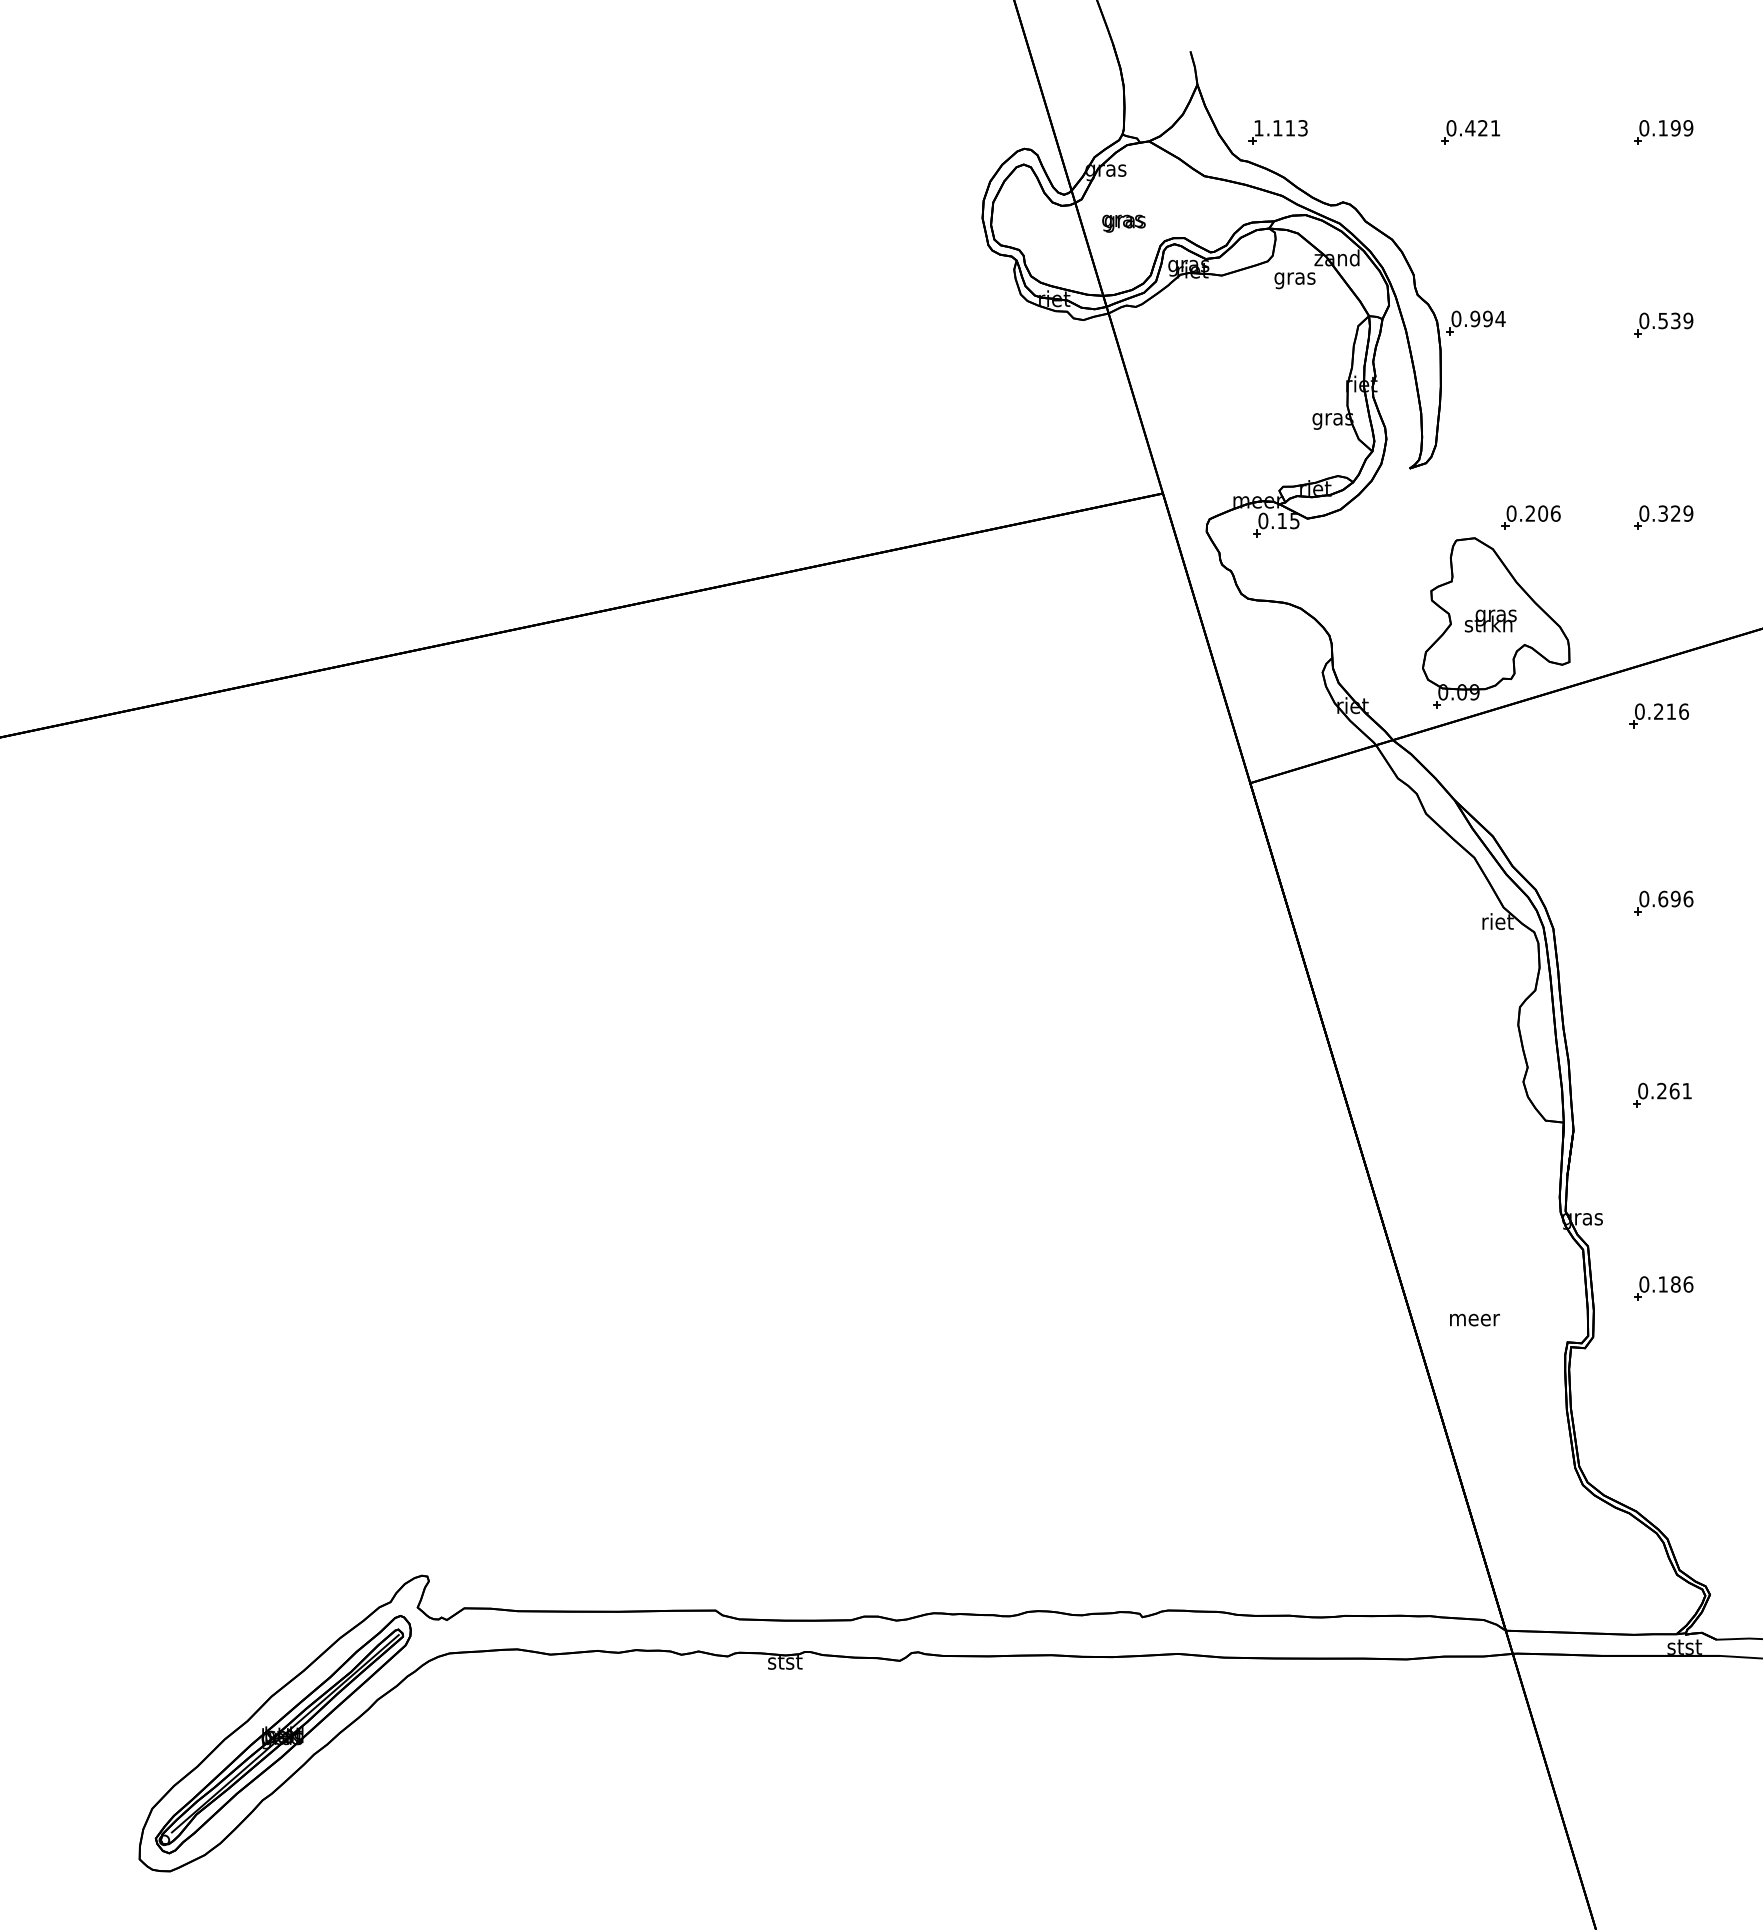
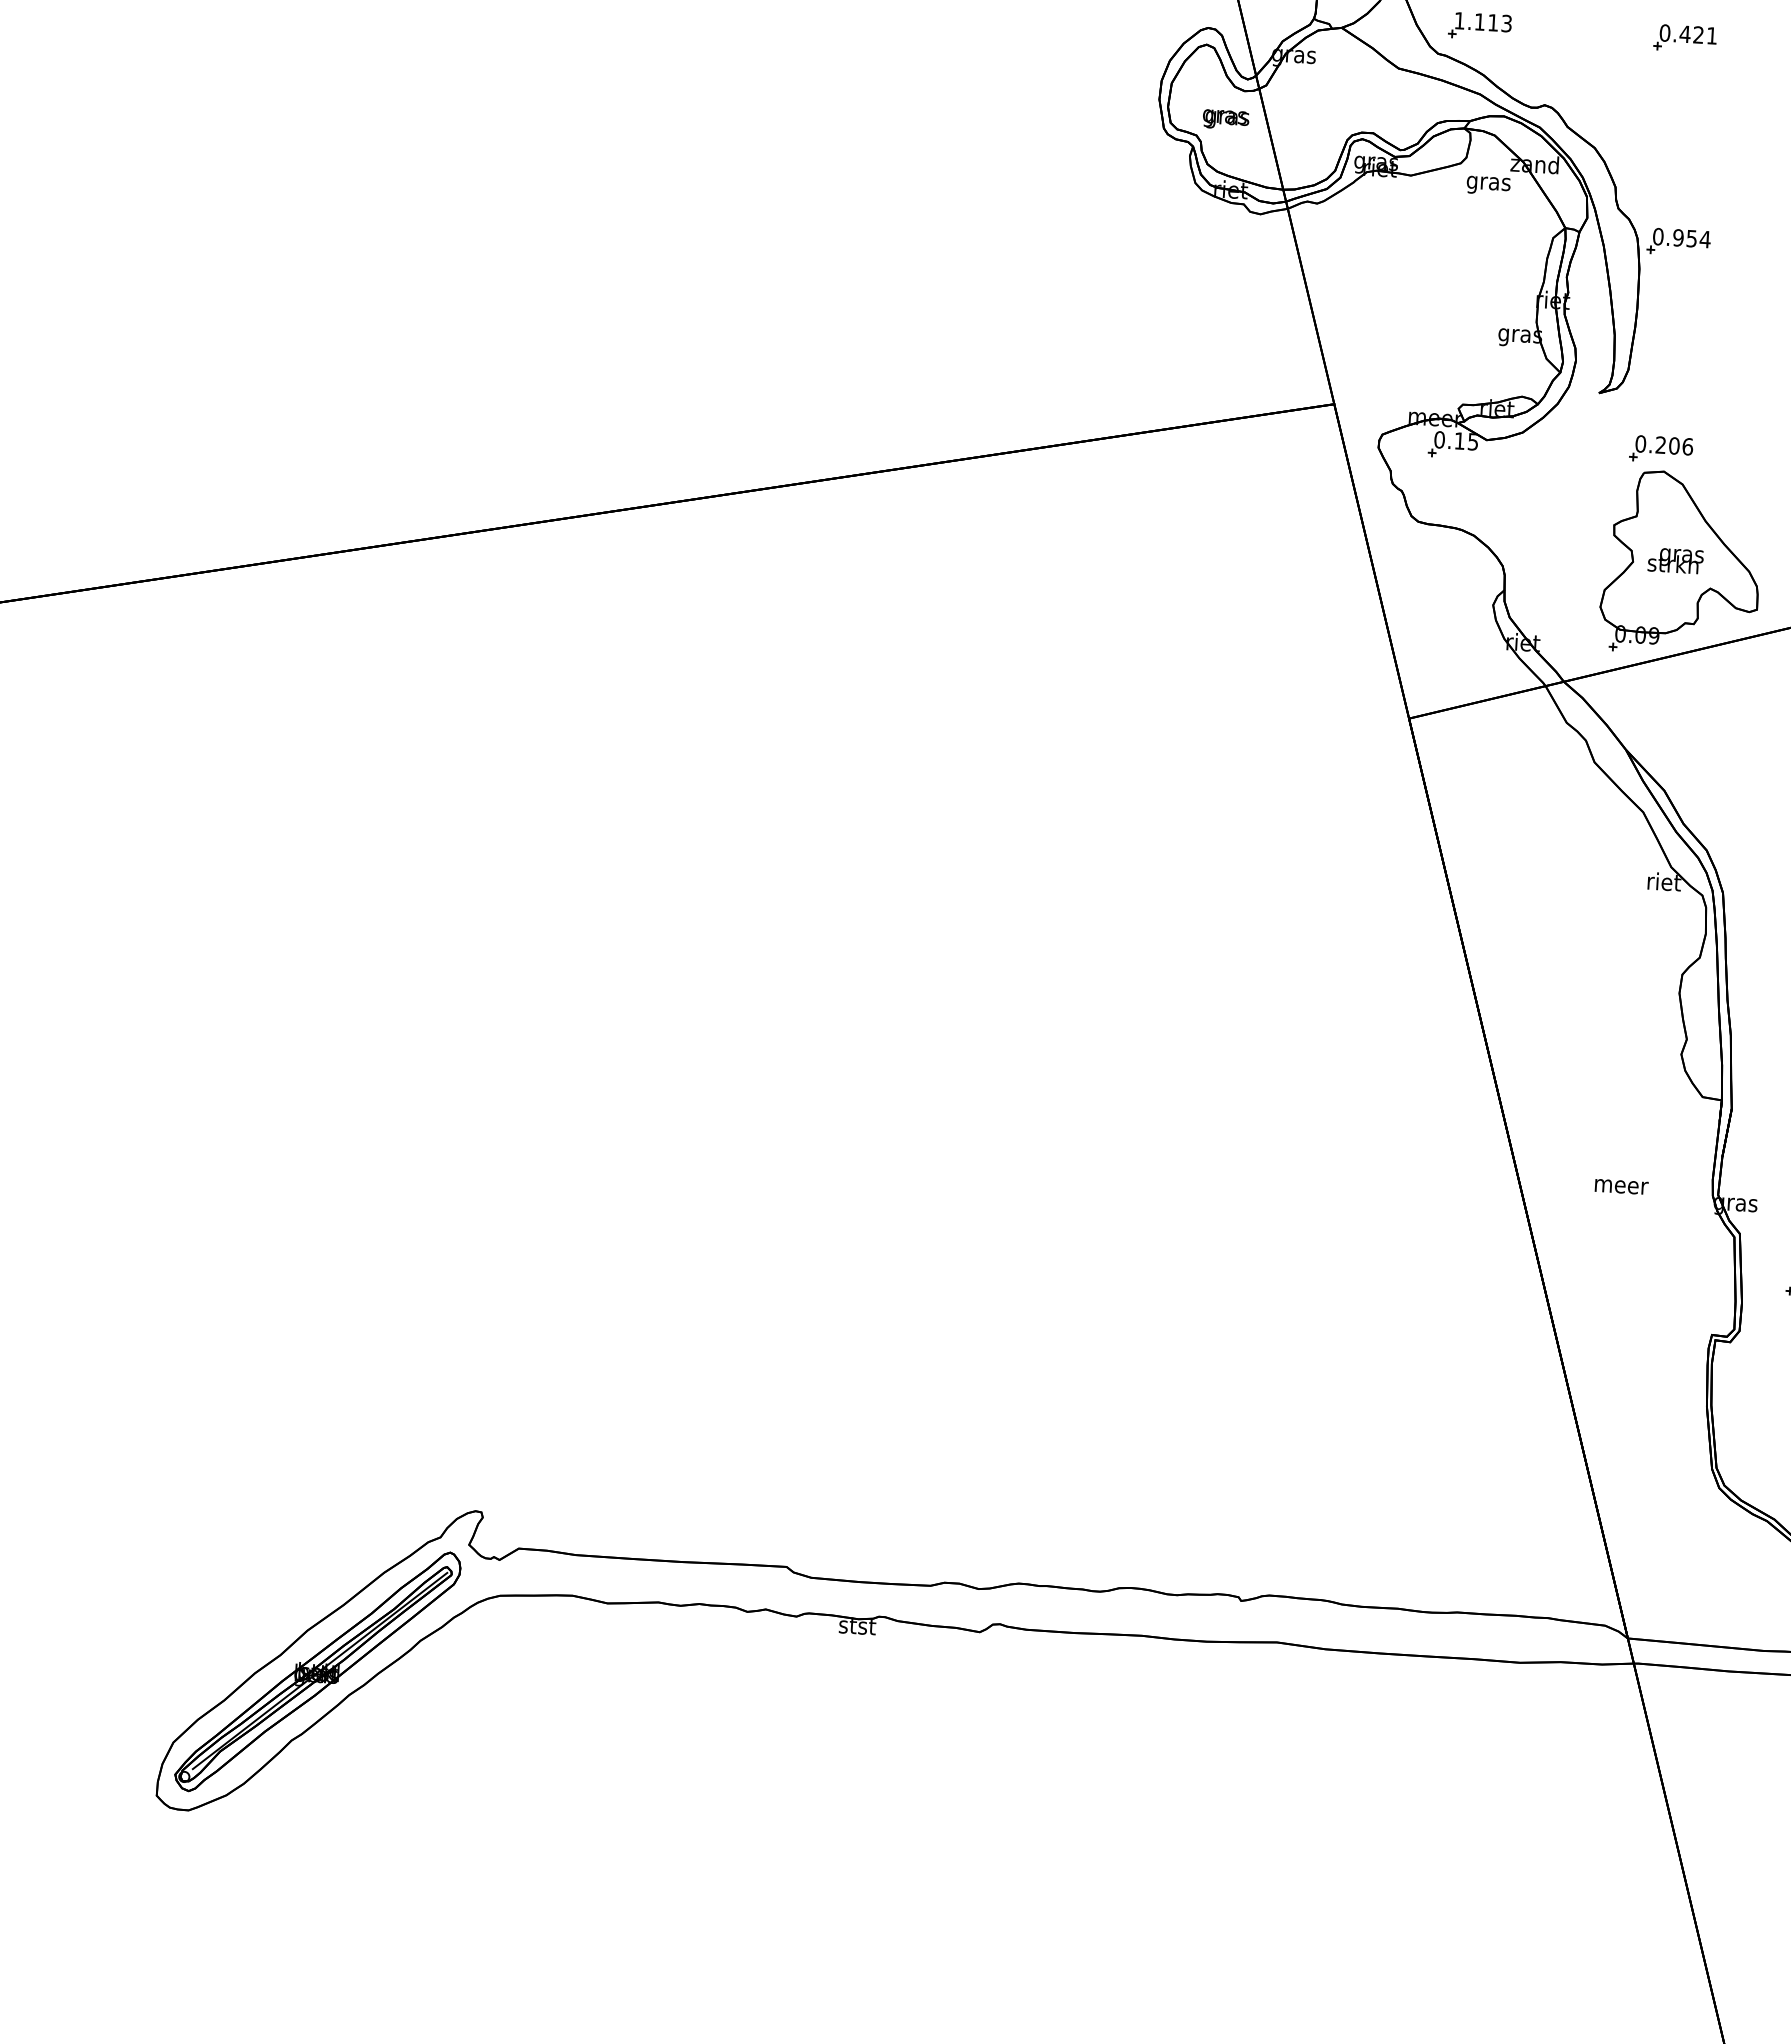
text: (1123, 223) -> (1225, 119), moved
text: (1487, 318) -> (1691, 238), 0.994 -> 0.954
part: (1530, 517) -> (1660, 449), moved
text: (1474, 1319) -> (1621, 1186), moved

